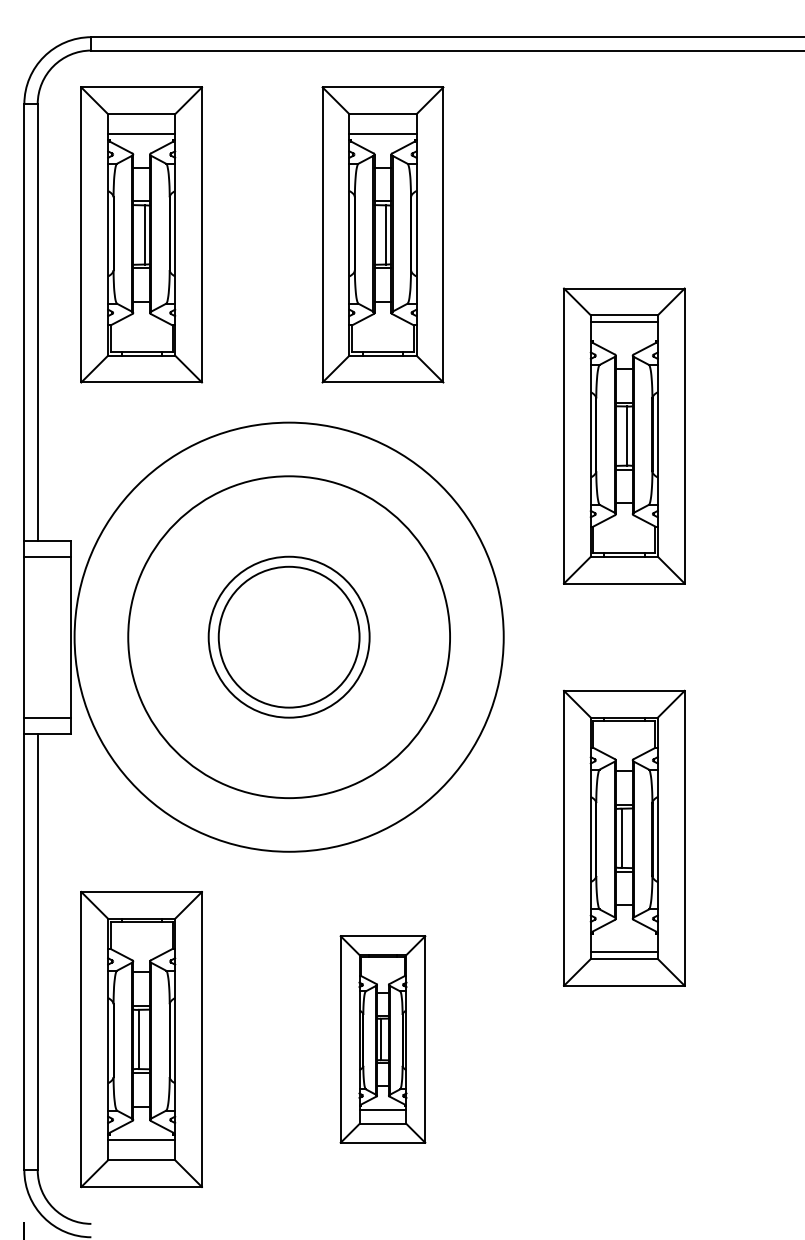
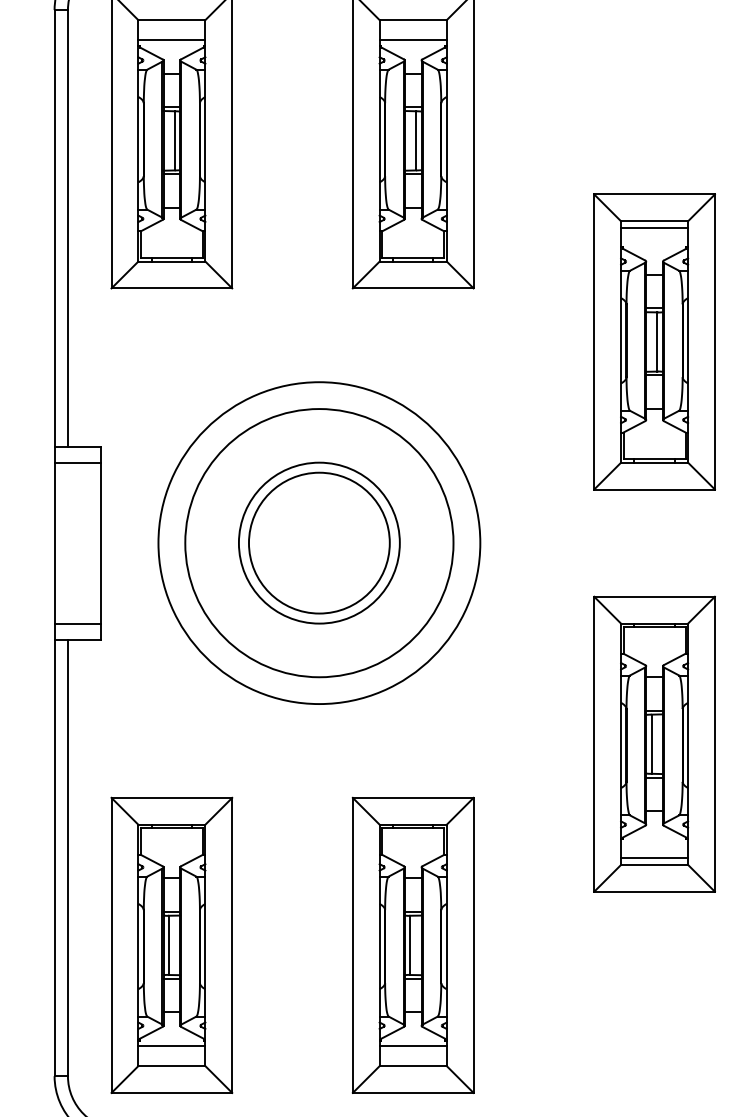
circle: (289, 637) -> (319, 543), size x0.62
part: (382, 1039) -> (412, 945), size x1.43

